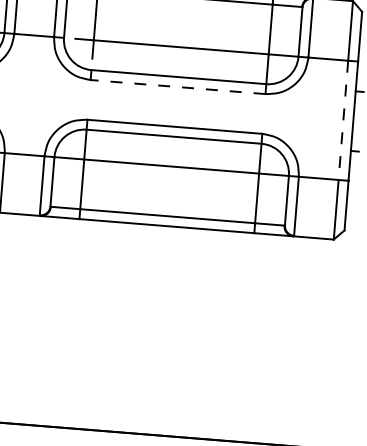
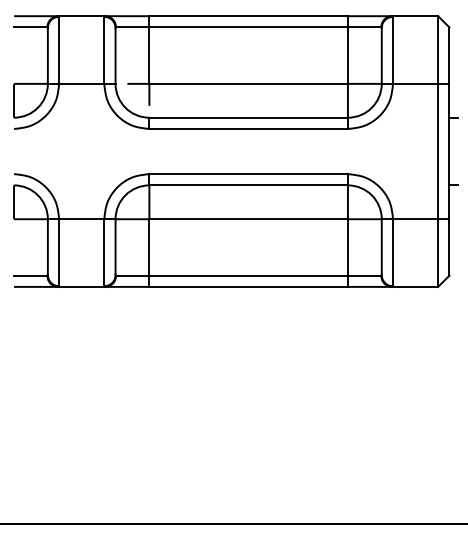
line: (177, 86) -> (248, 128), dashed -> solid
line: (343, 120) -> (438, 151), dashed -> solid

